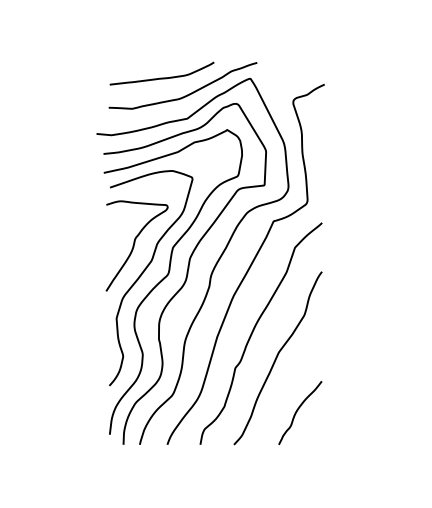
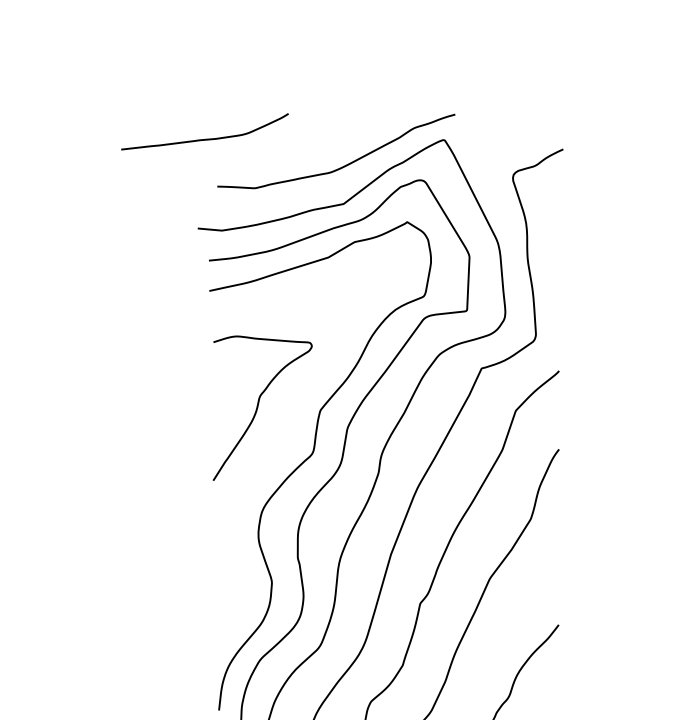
curve: (161, 77) -> (204, 138), moved
curve: (144, 272) -> (274, 450), removed

